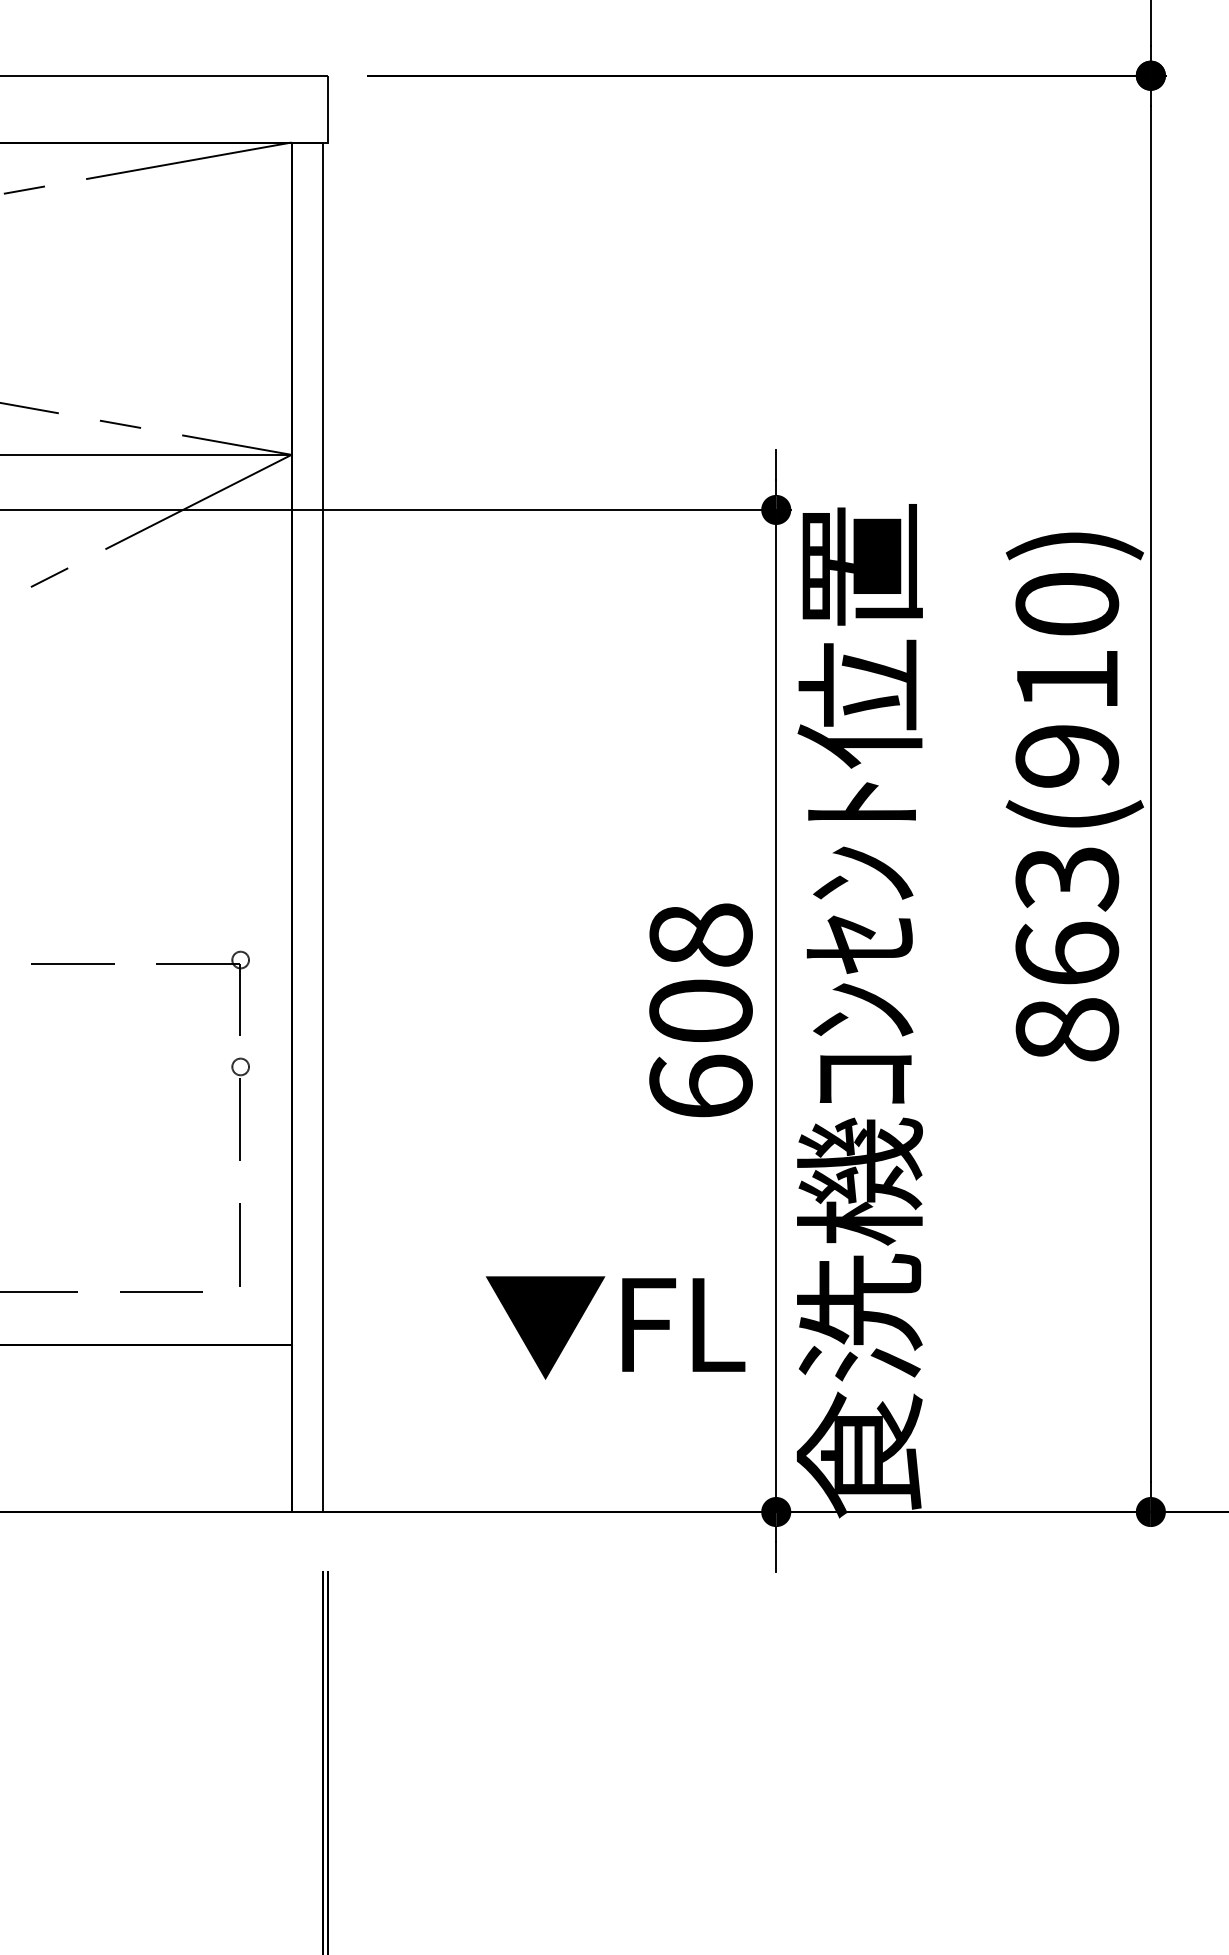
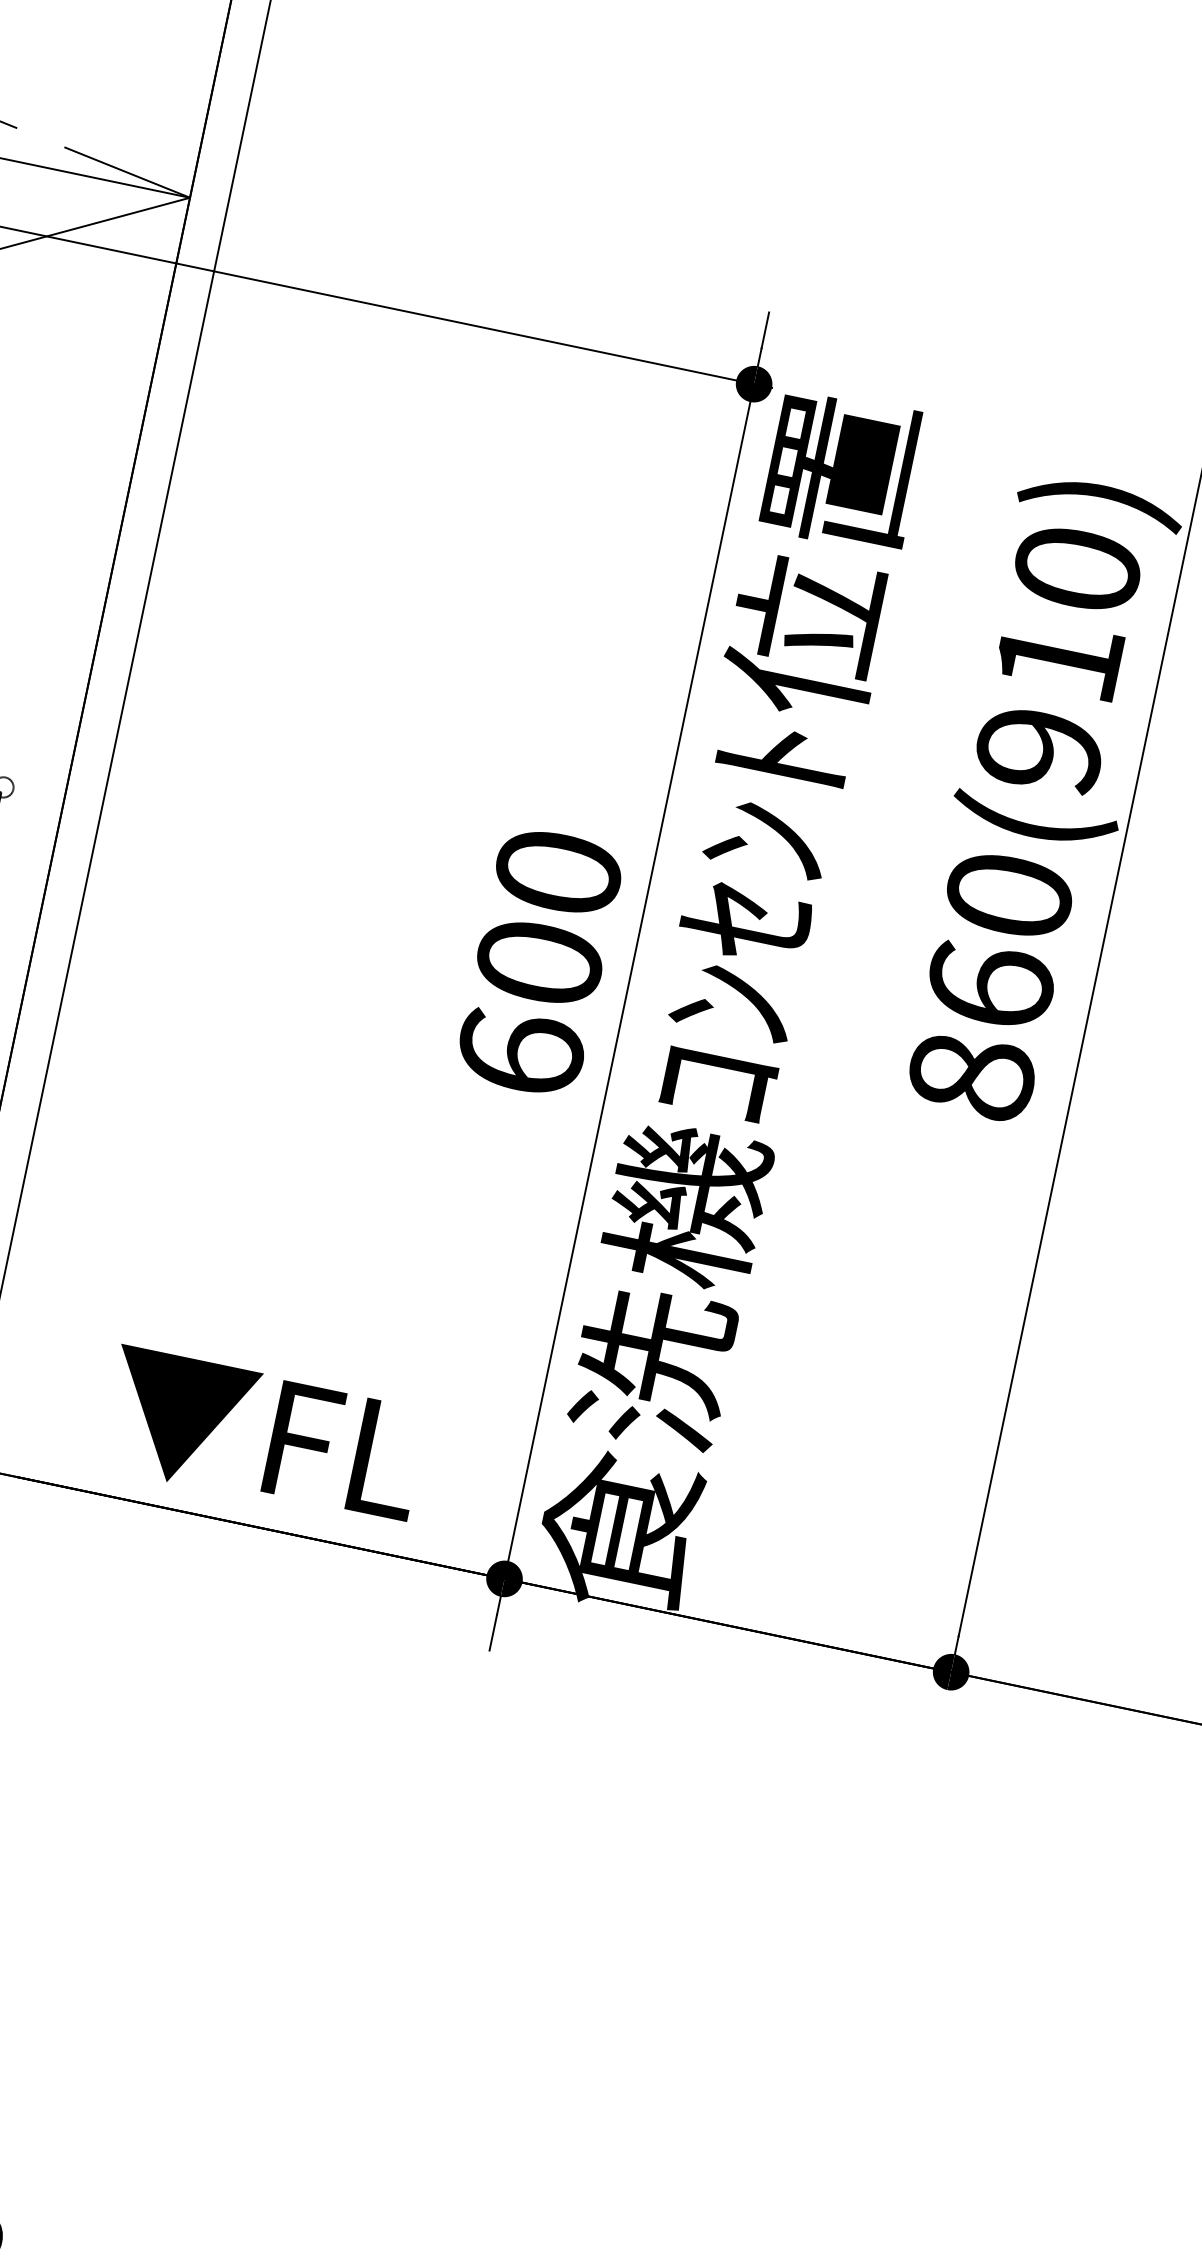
text: (1067, 878) -> (1009, 896), 863(910) -> 860(910)
text: (700, 934) -> (558, 871), 608 -> 600
text: (615, 1327) -> (263, 1437), moved

